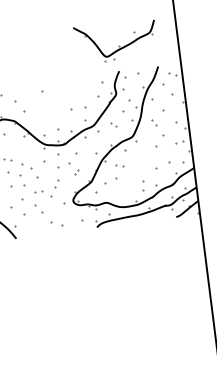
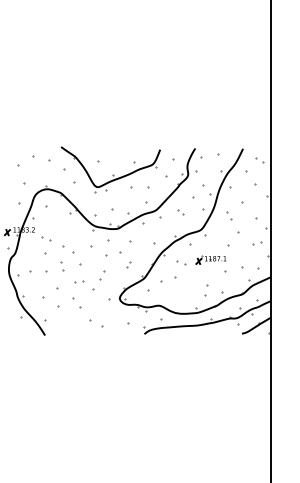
part: (115, 41) -> (110, 169), moved
part: (143, 159) -> (210, 259), added
part: (23, 180) -> (62, 266), size x0.62

